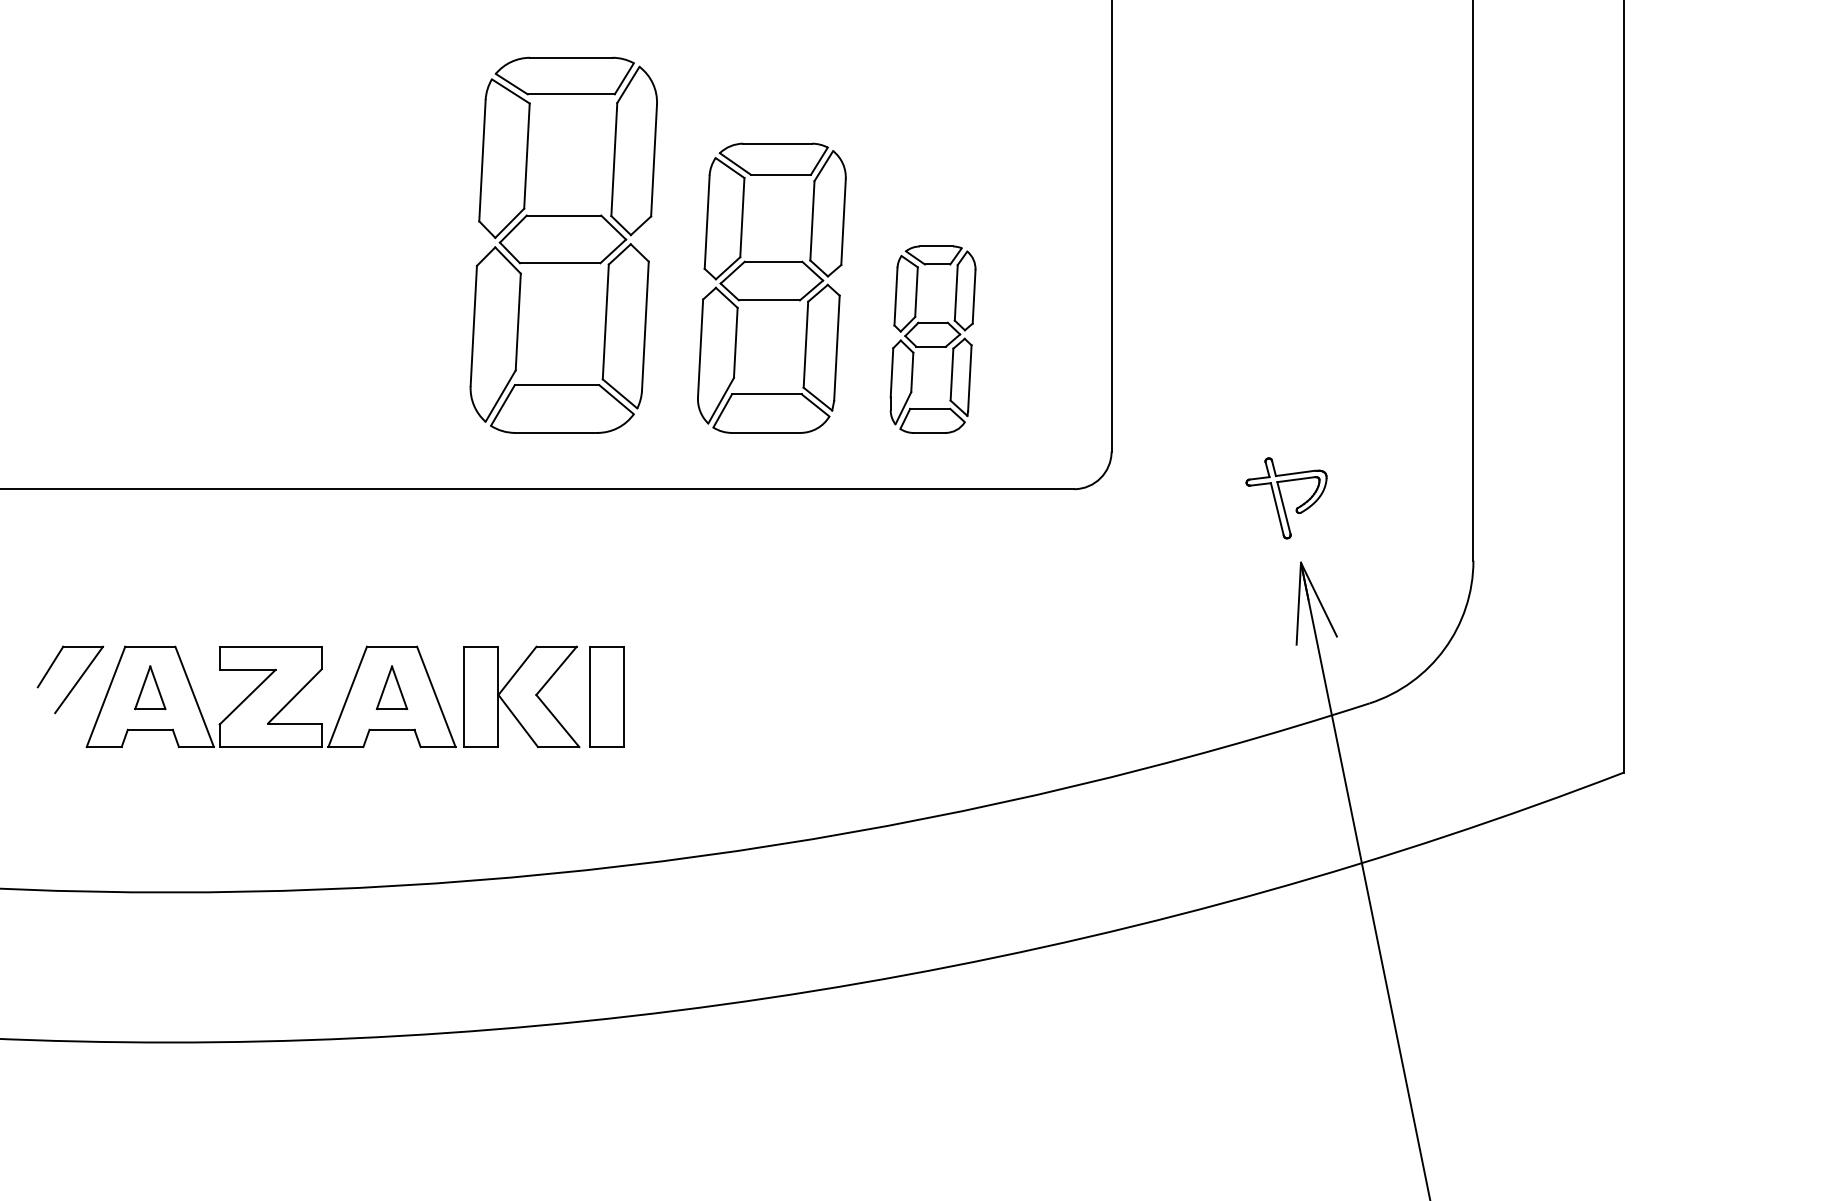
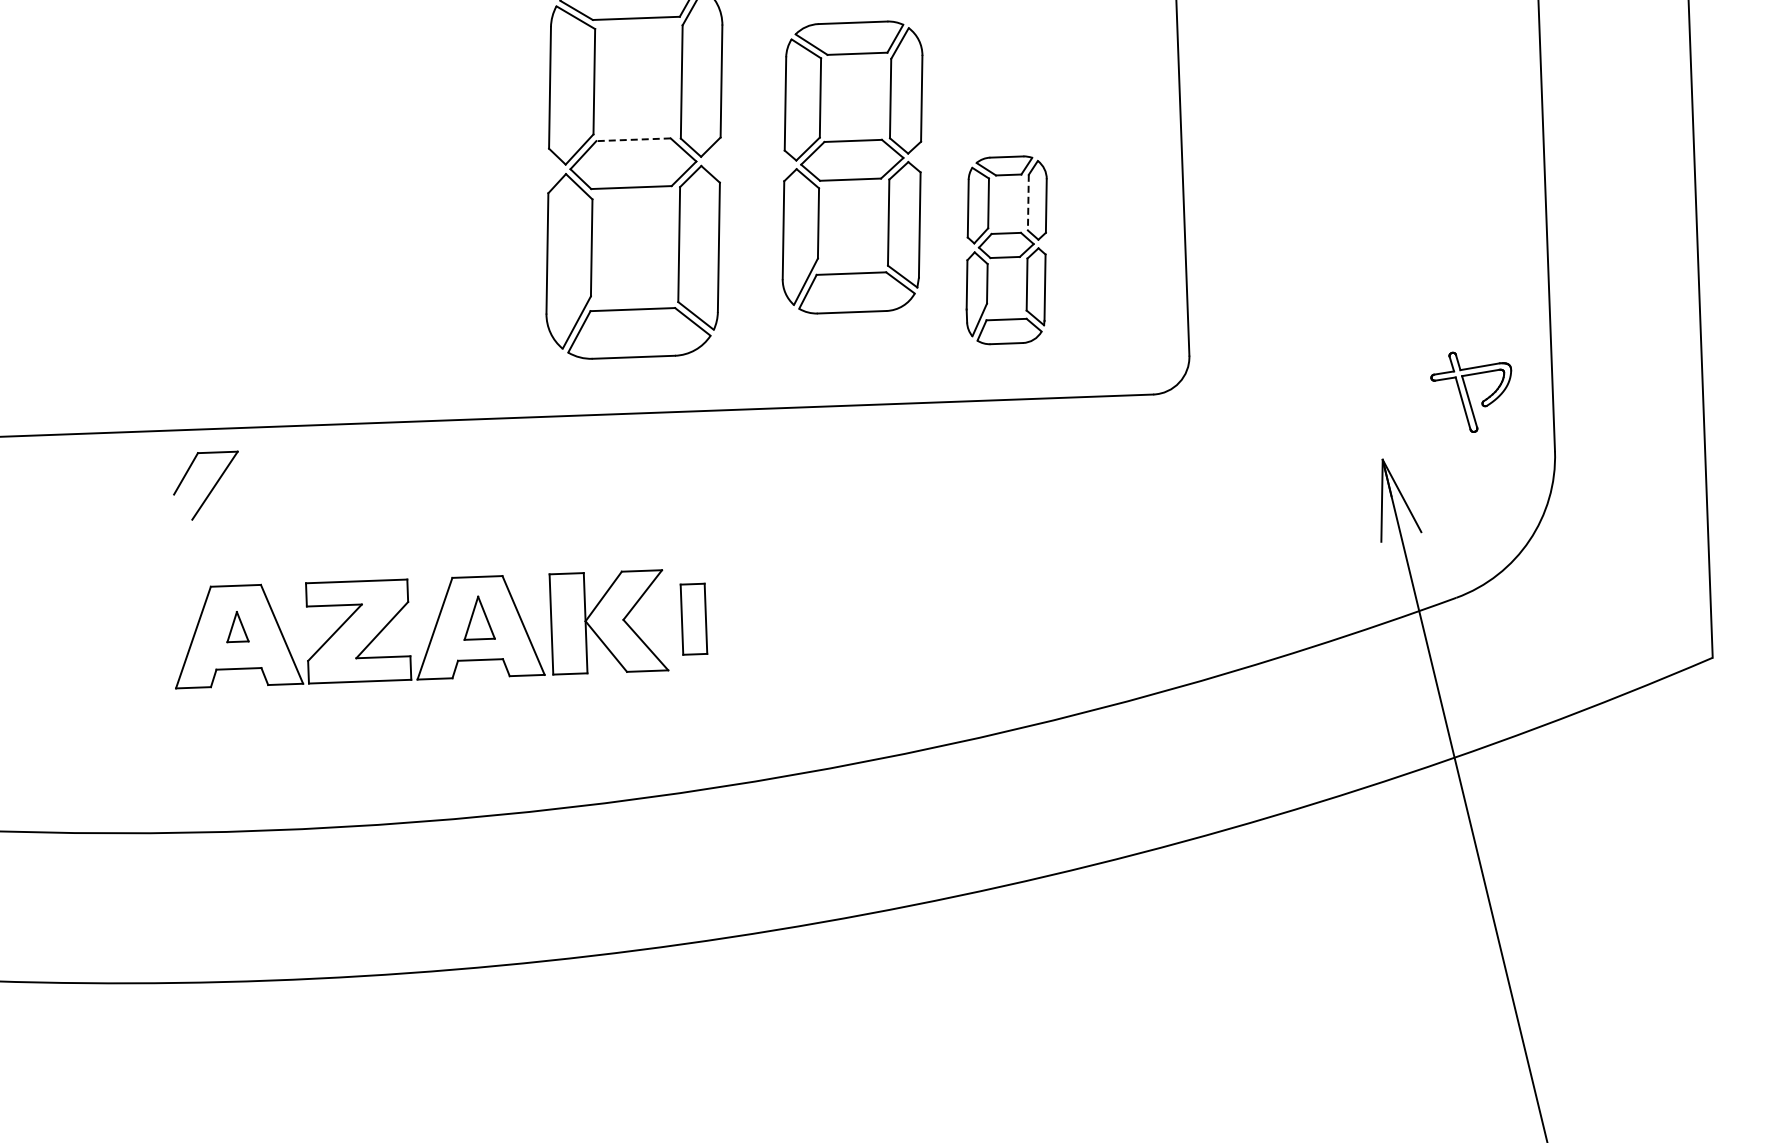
line: (563, 215) -> (633, 139), solid -> dashed
part: (771, 287) -> (852, 166), moved
line: (956, 292) -> (1028, 202), solid -> dashed
part: (1286, 498) -> (1471, 392), moved
part: (76, 681) -> (212, 487), moved
part: (150, 687) -> (237, 626), size x0.7
part: (606, 696) -> (693, 618), size x0.7

